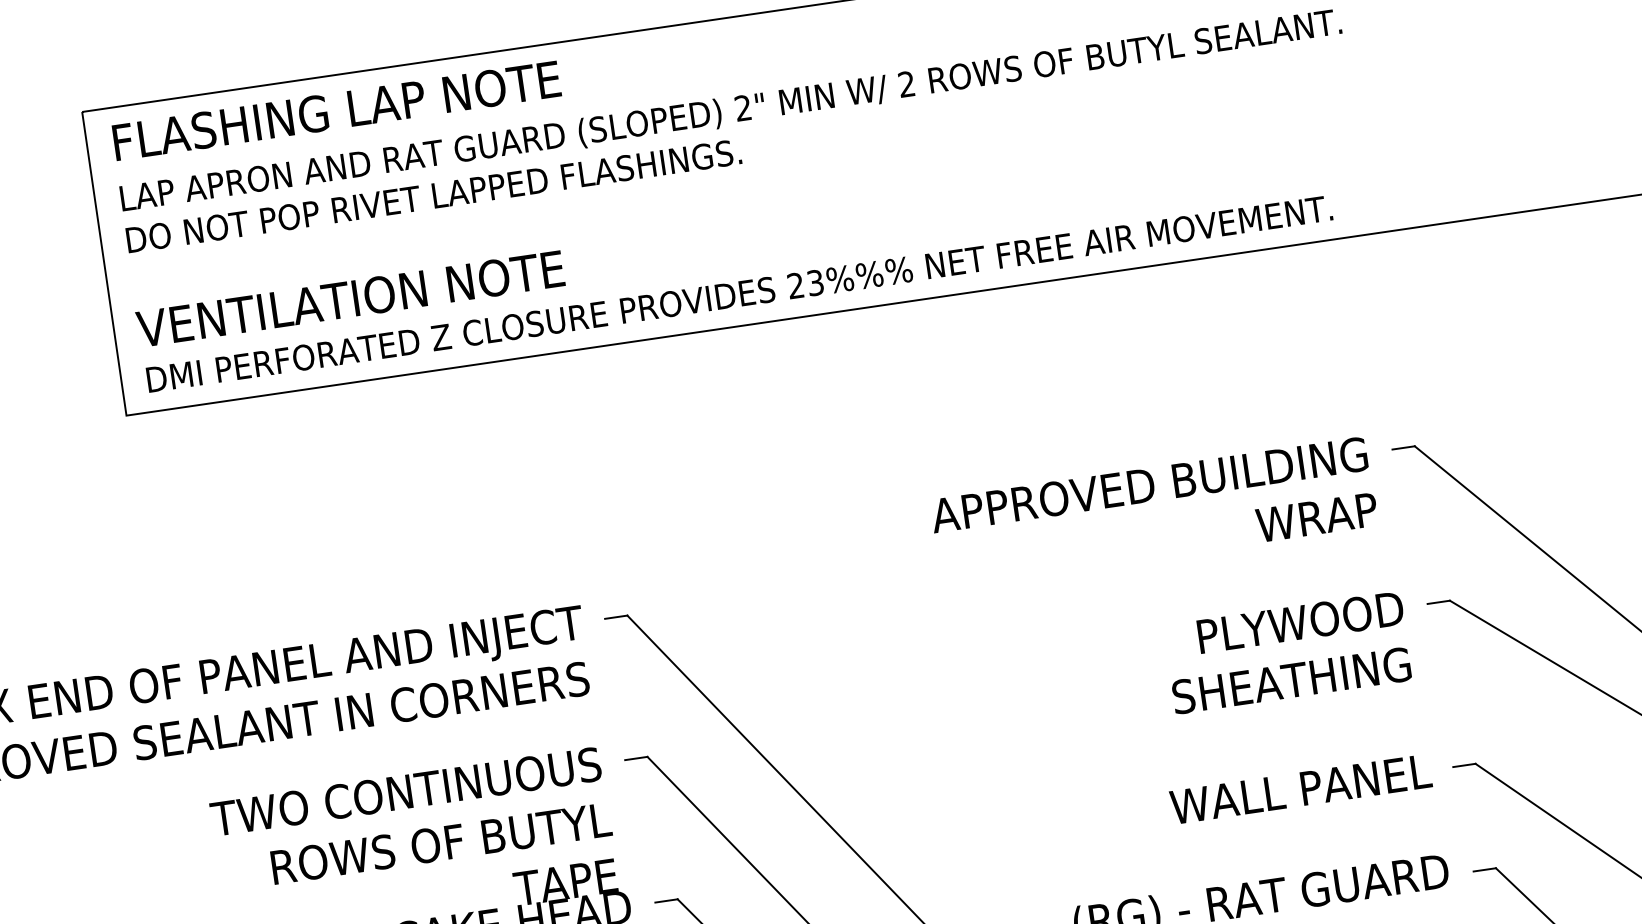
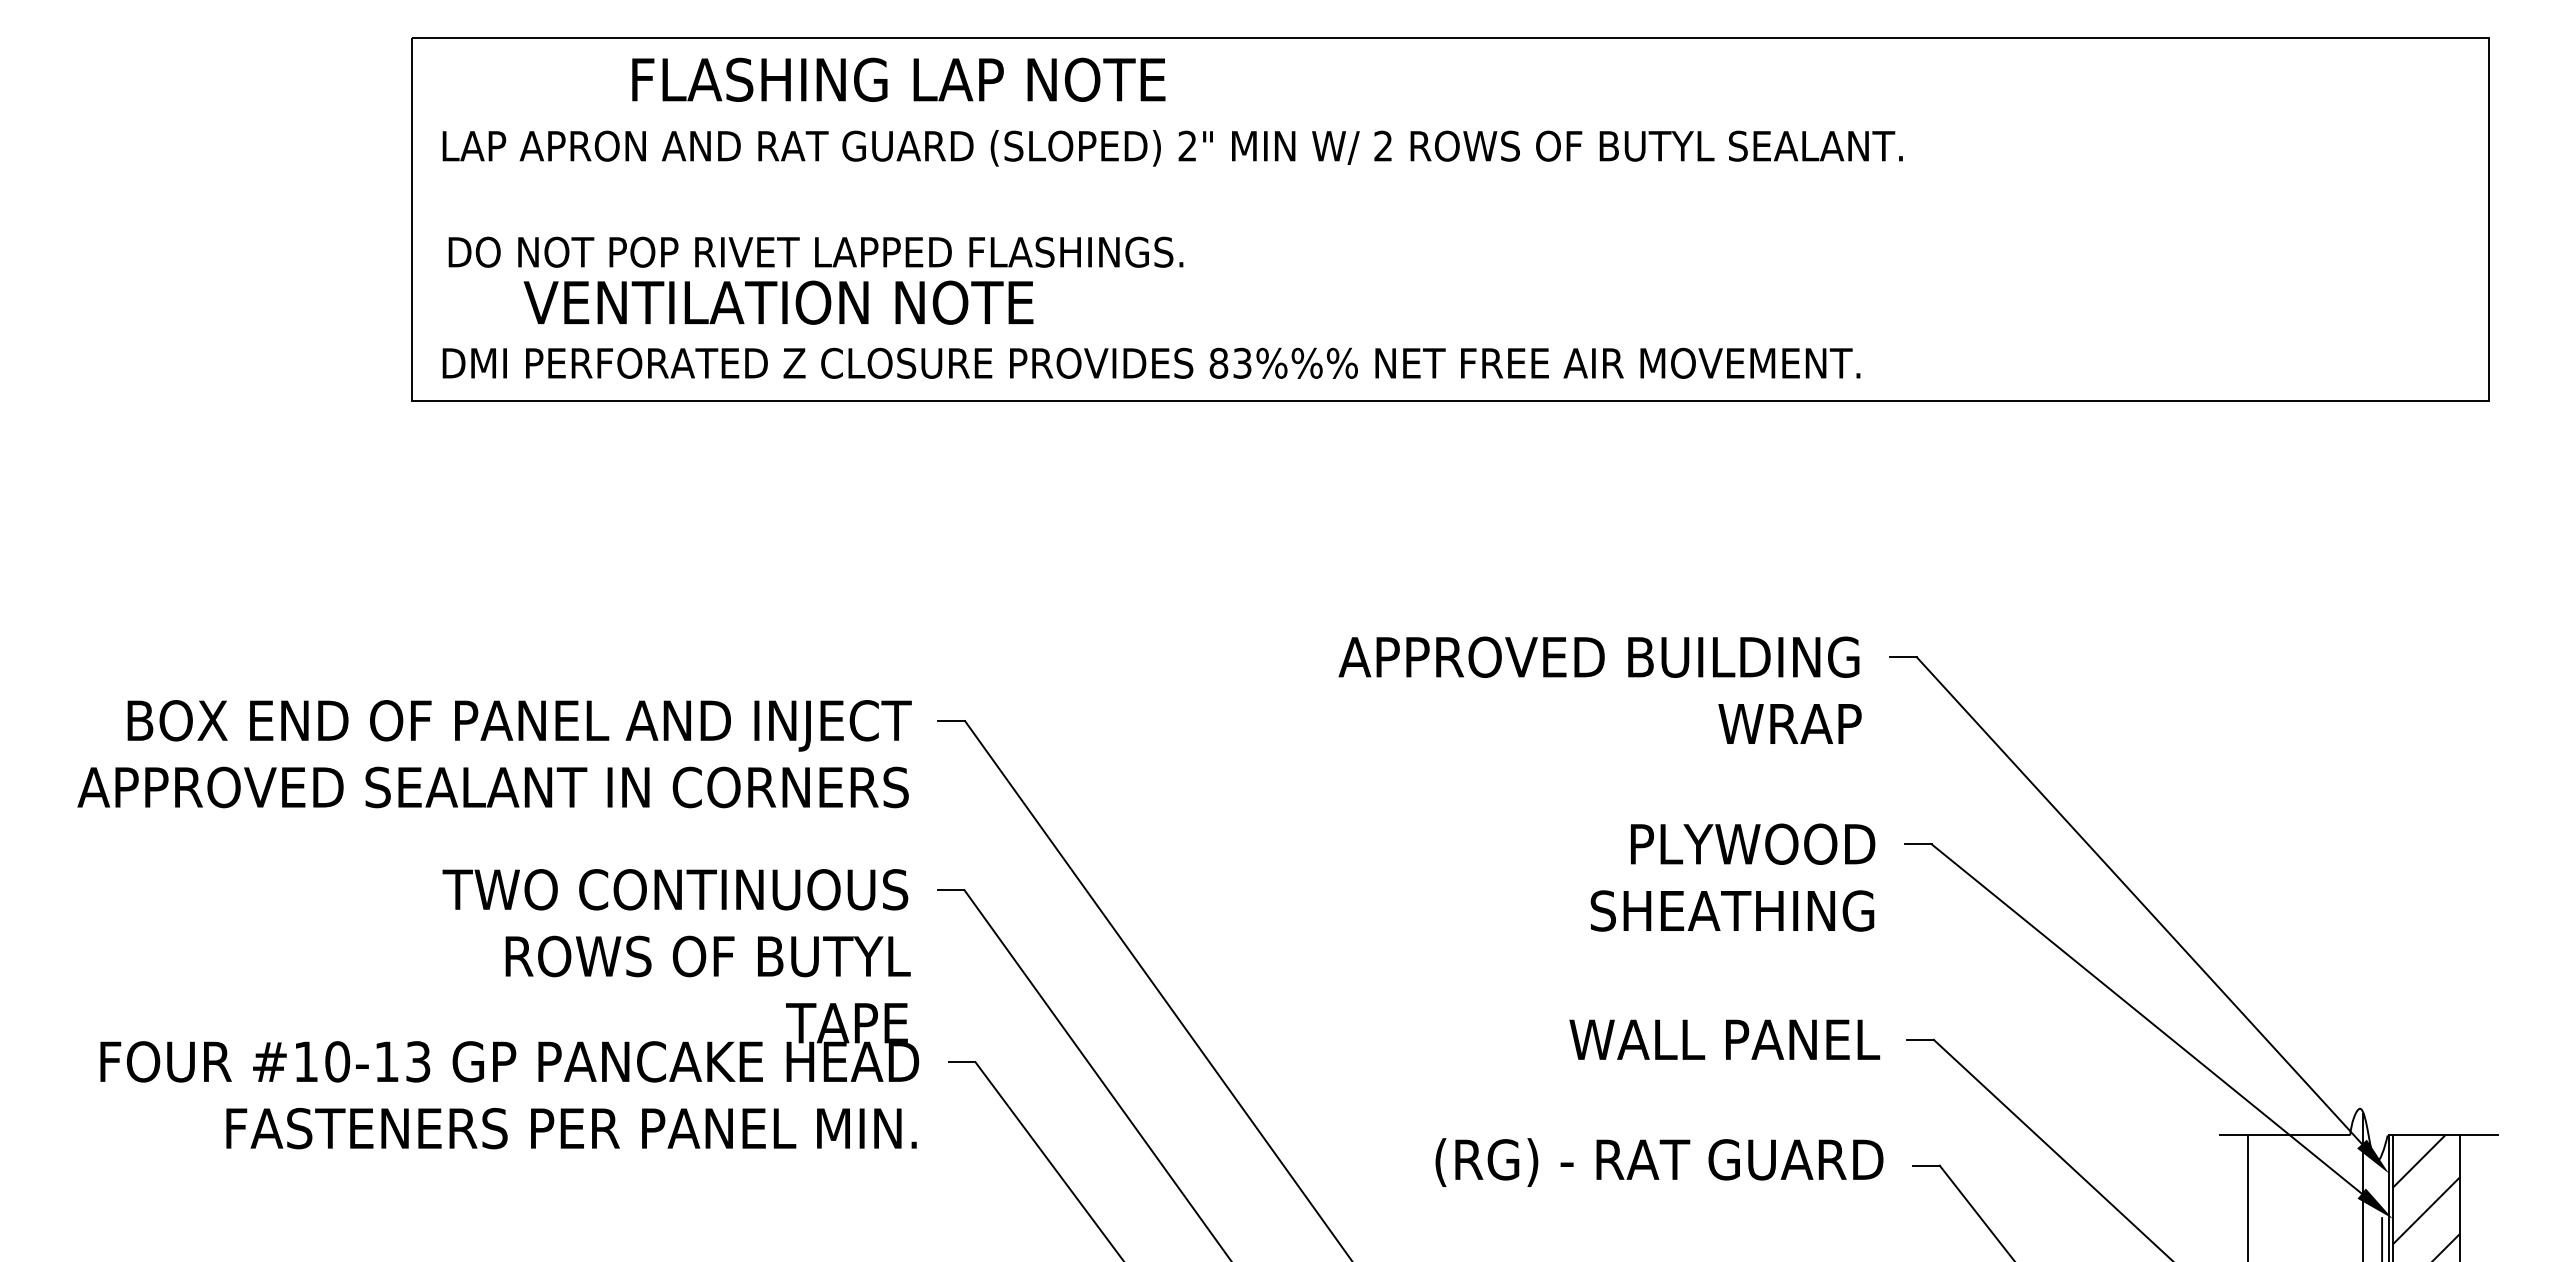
text: (336, 110) -> (898, 79), moved
text: (433, 195) -> (815, 251), moved
text: (795, 285) -> (1218, 362), 23%%% -> 83%%%
text: (350, 298) -> (778, 302), moved

